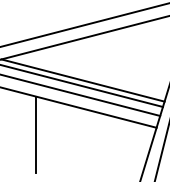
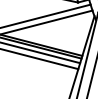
line: (36, 134) -> (17, 72), removed

